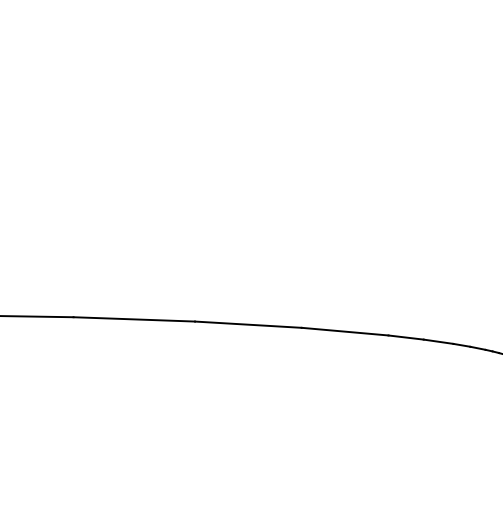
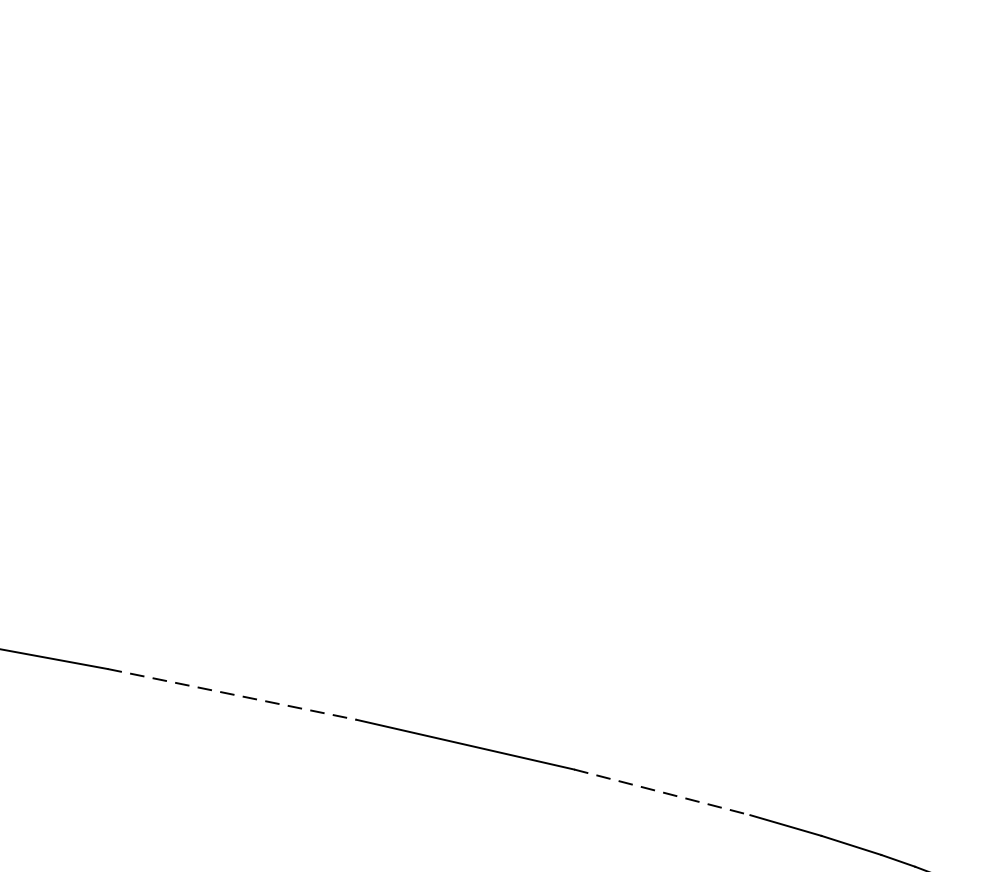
line: (134, 319) -> (232, 694), solid -> dashed
line: (345, 331) -> (663, 792), solid -> dashed

